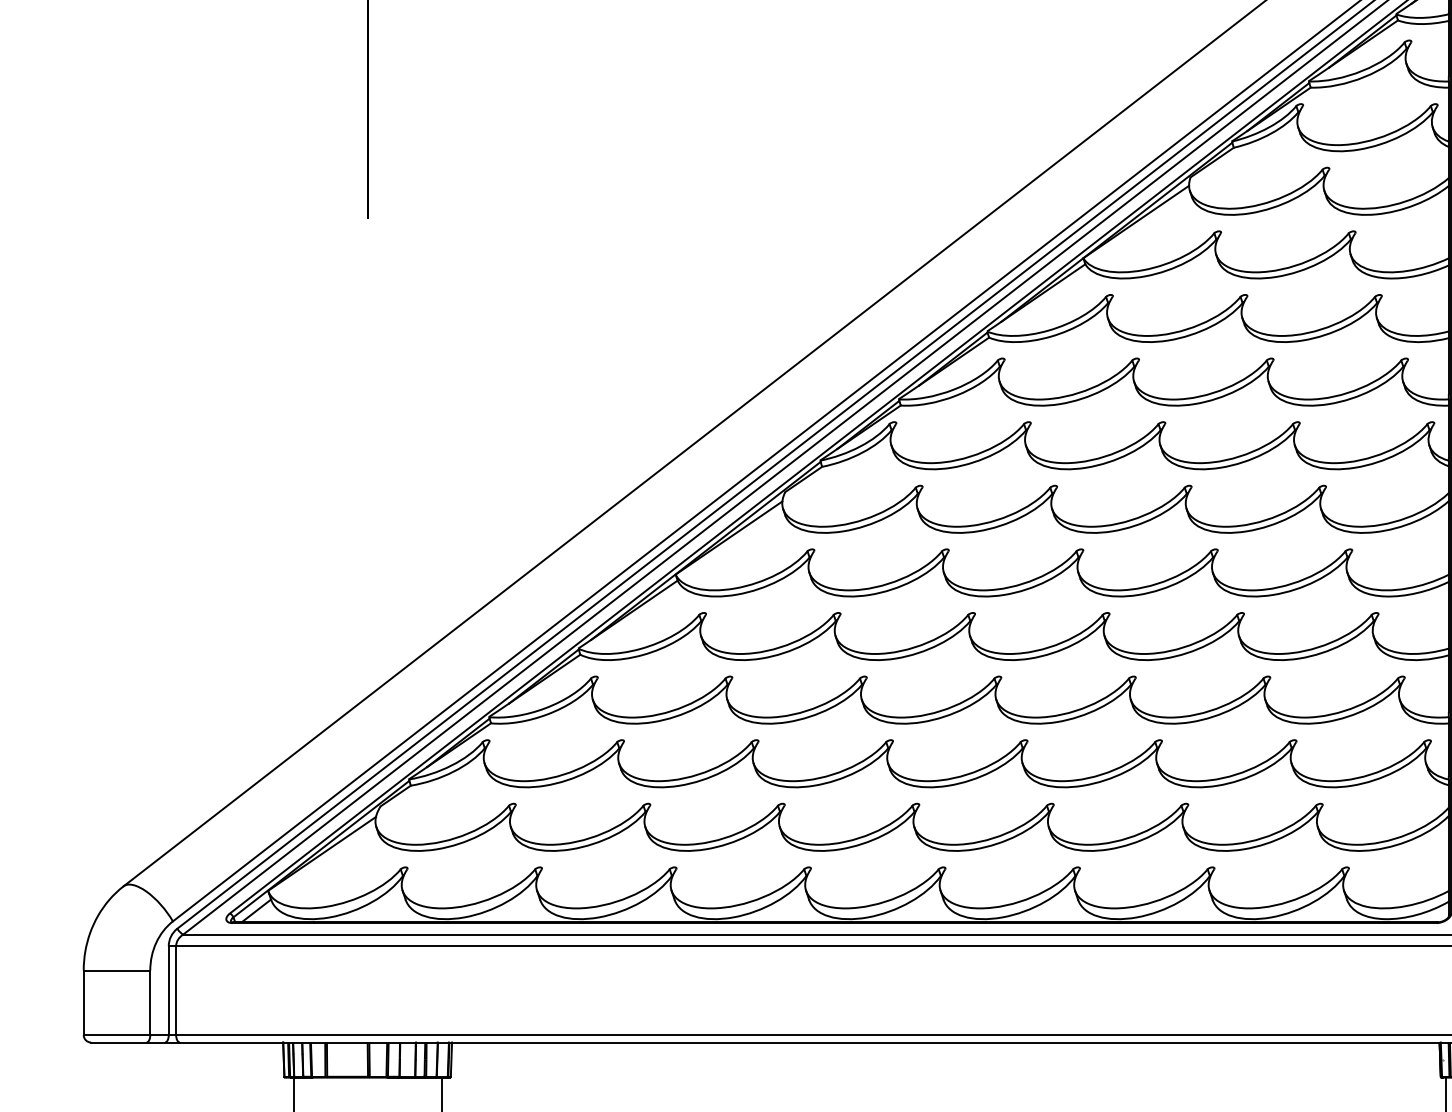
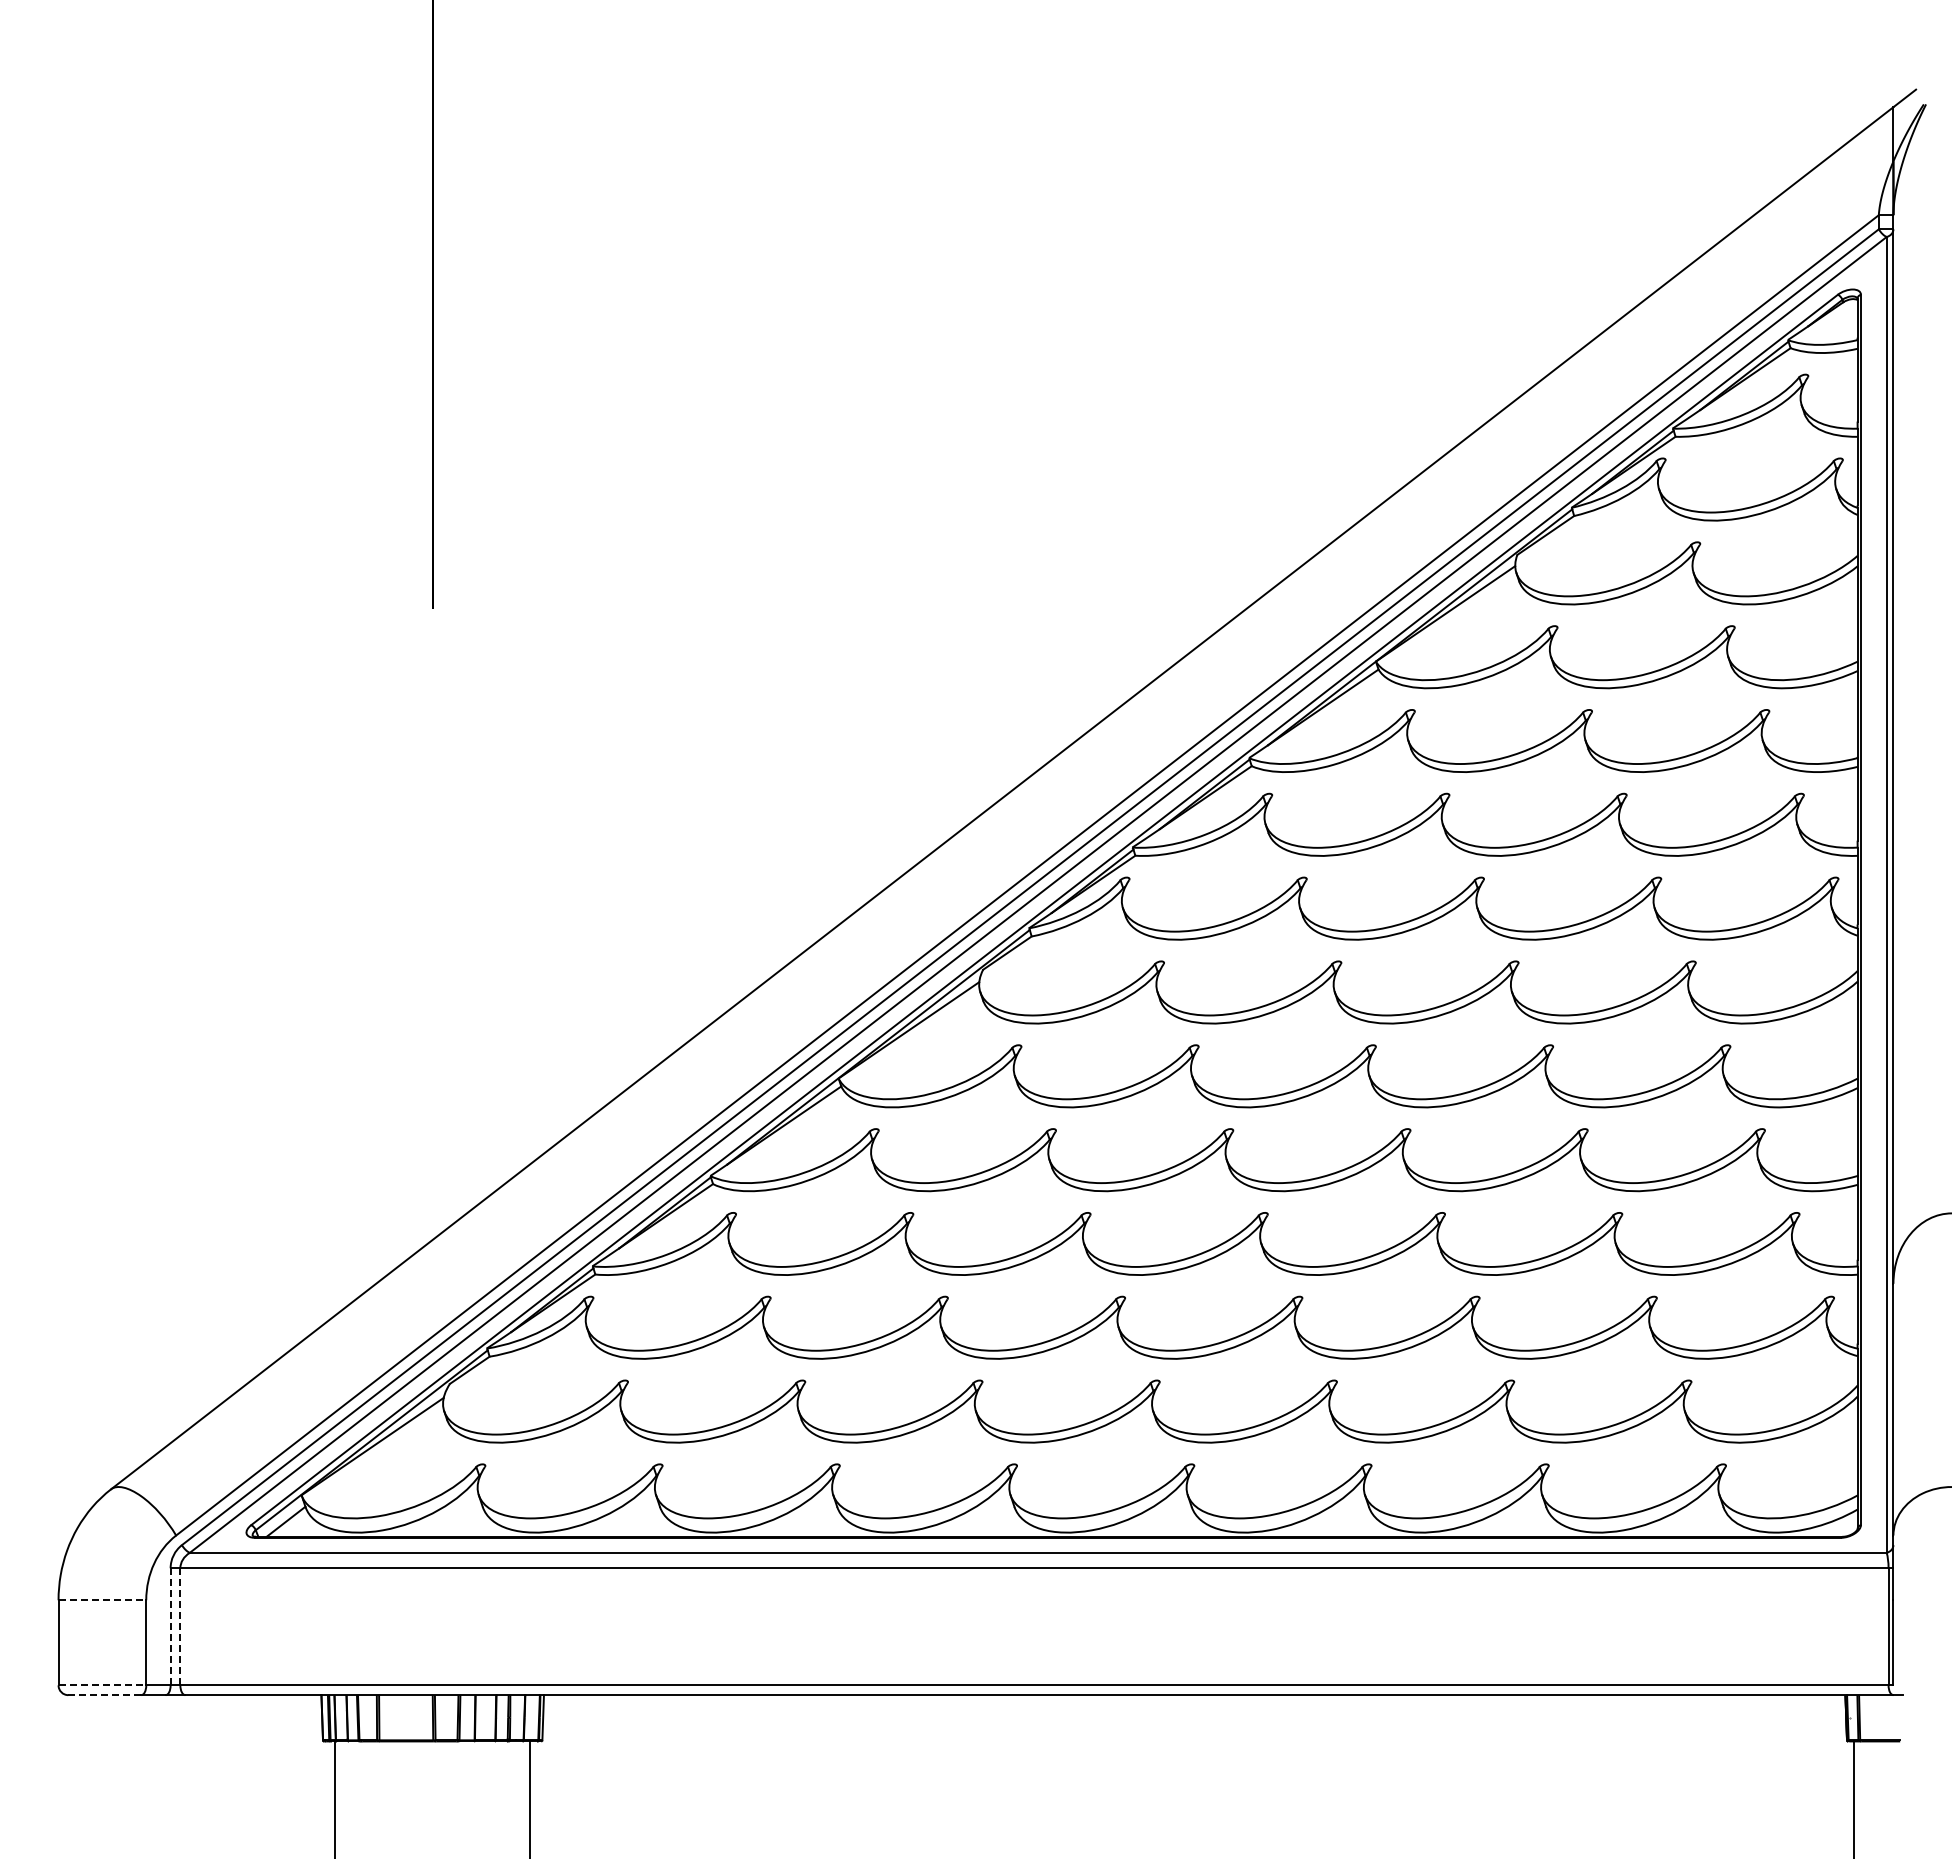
line: (117, 970) -> (102, 1600), solid -> dashed
line: (168, 990) -> (170, 1626), solid -> dashed
line: (176, 990) -> (180, 1626), solid -> dashed
line: (117, 1035) -> (102, 1685), solid -> dashed
line: (118, 1042) -> (104, 1695), solid -> dashed

